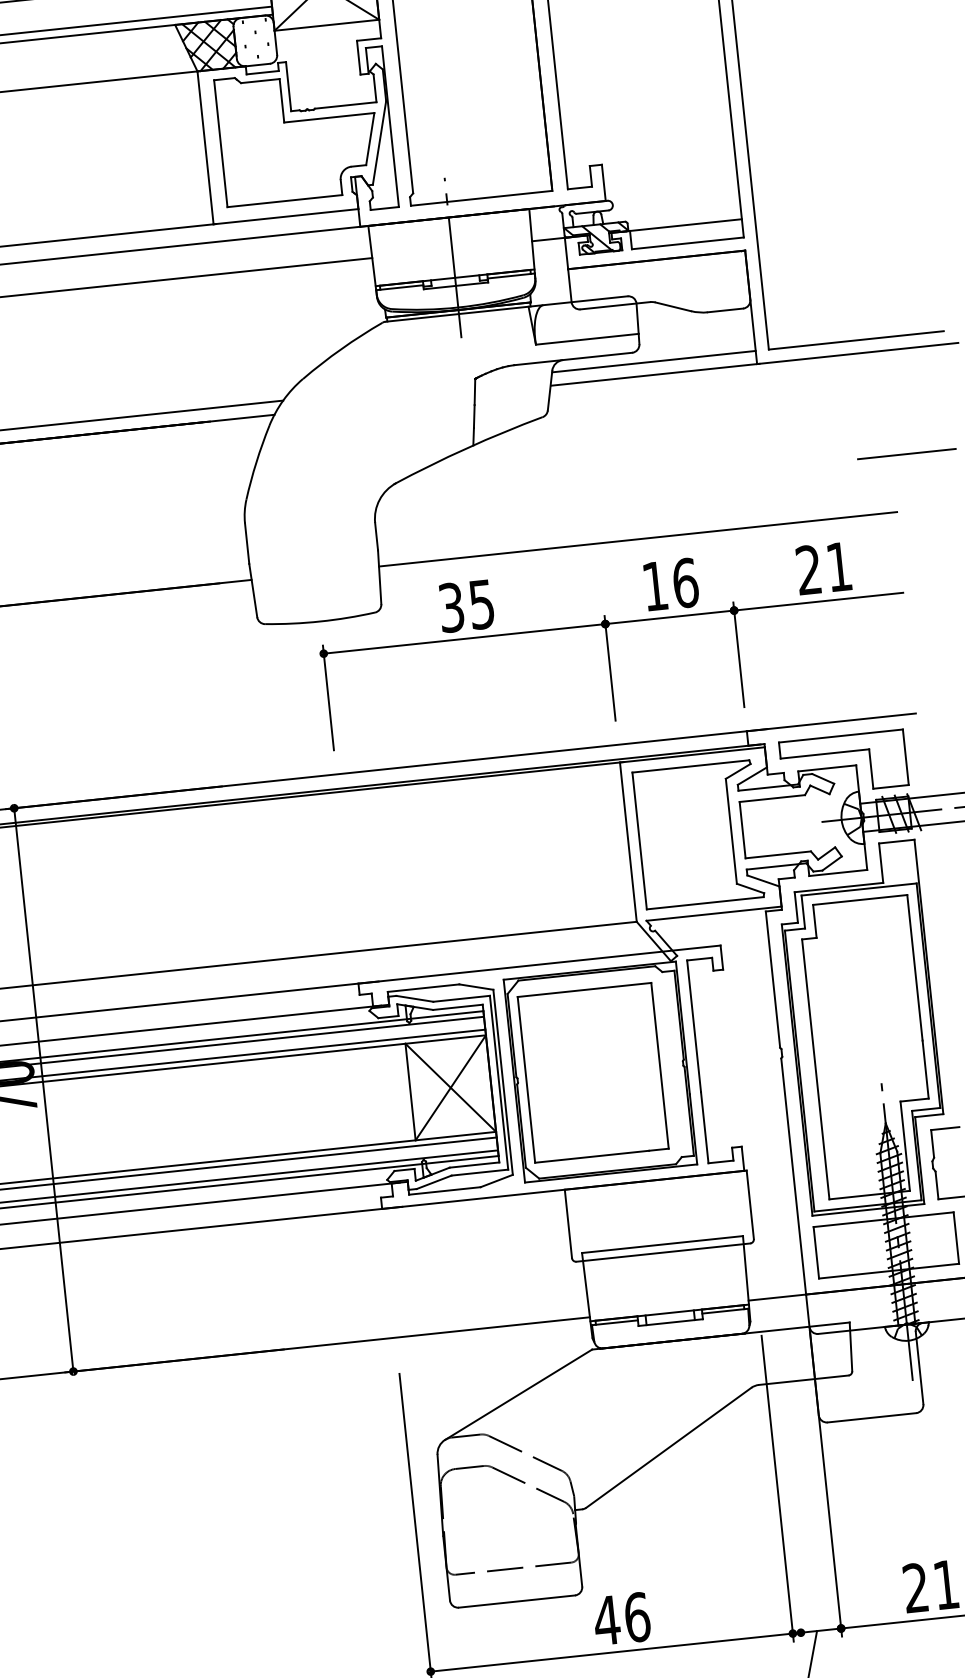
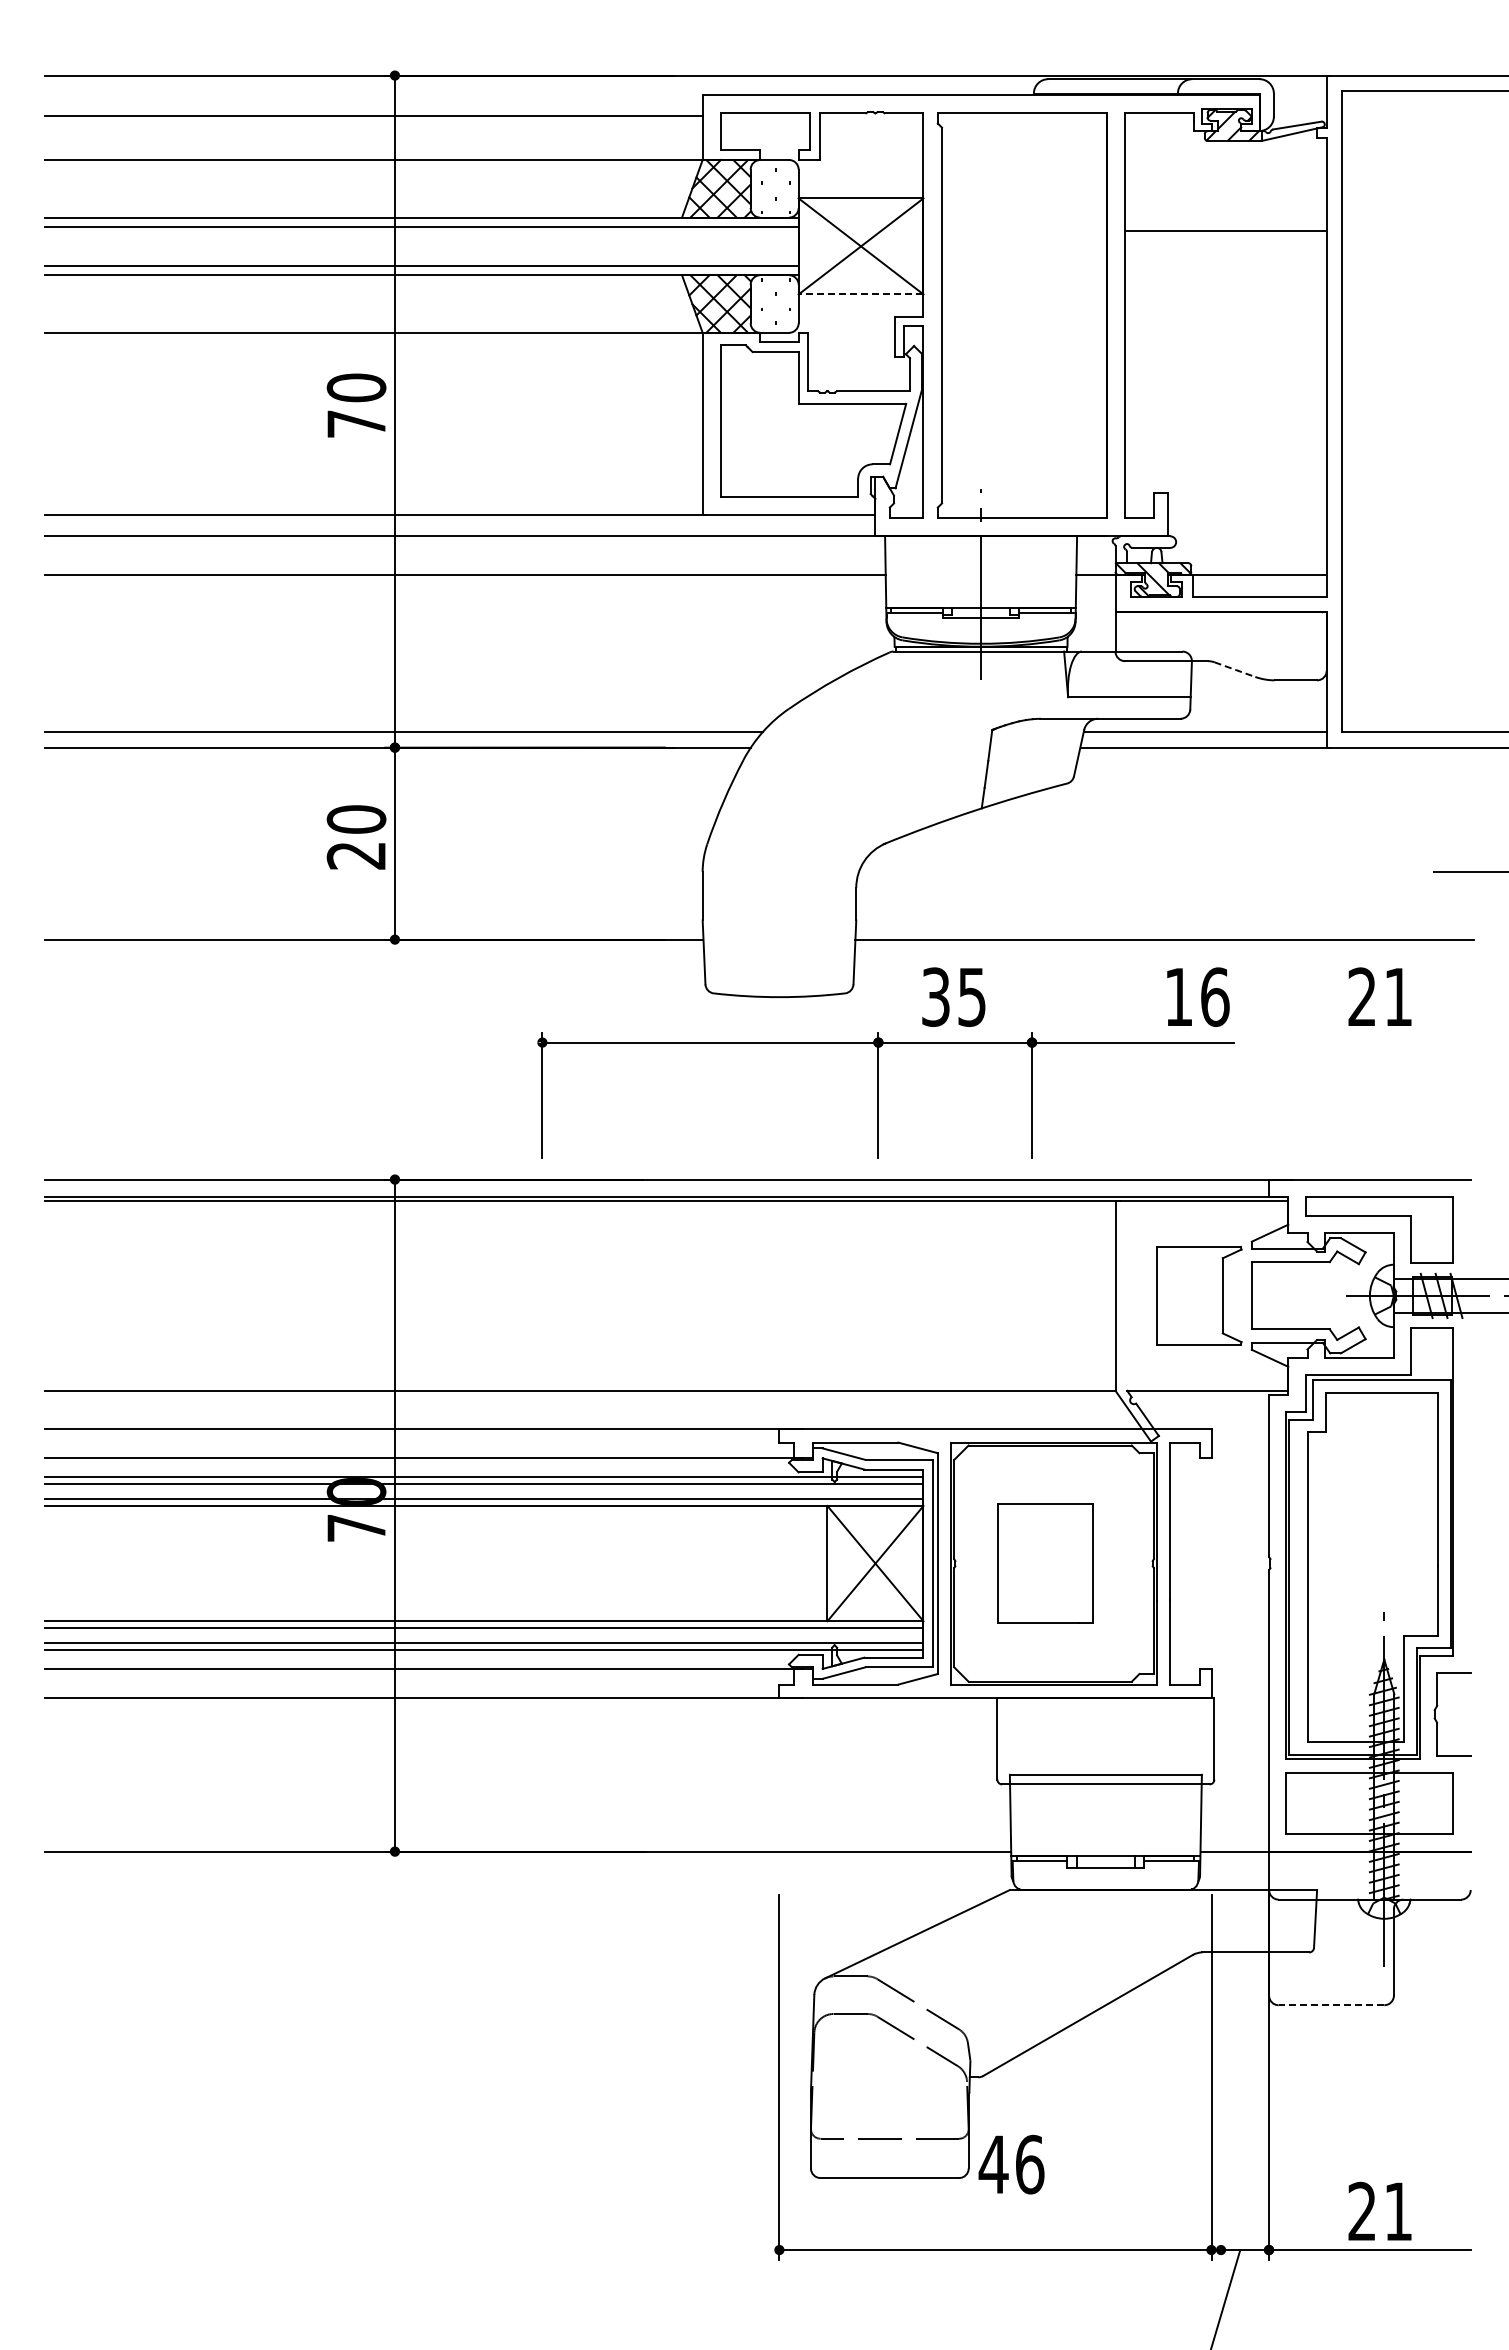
line: (326, 25) -> (860, 294), solid -> dashed
line: (672, 306) -> (1234, 669), solid -> dashed
part: (615, 667) -> (885, 1095), moved
part: (698, 834) -> (1199, 1295), size x0.6
part: (593, 1072) -> (1045, 1563), size x0.6
line: (871, 1418) -> (1331, 2005), solid -> dashed
text: (621, 1618) -> (1011, 2164), moved

